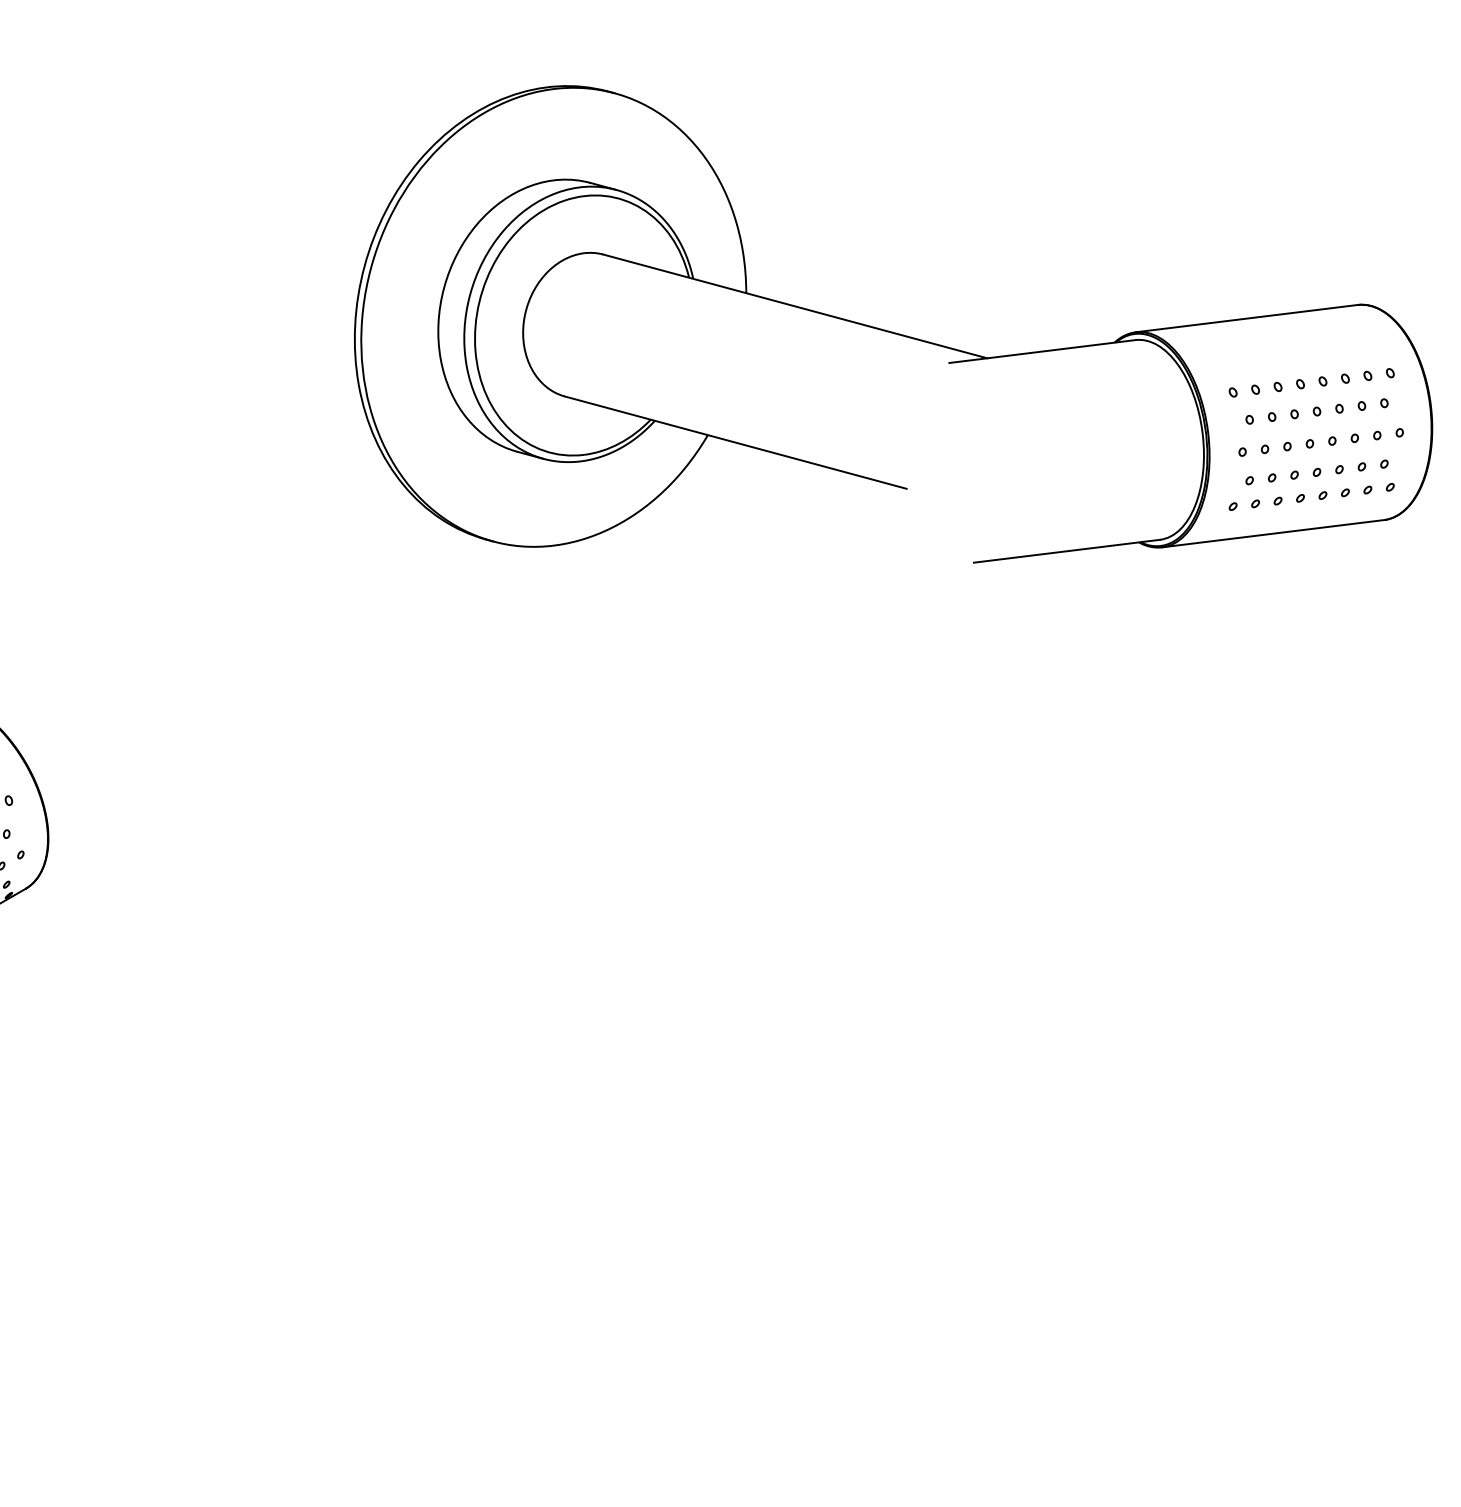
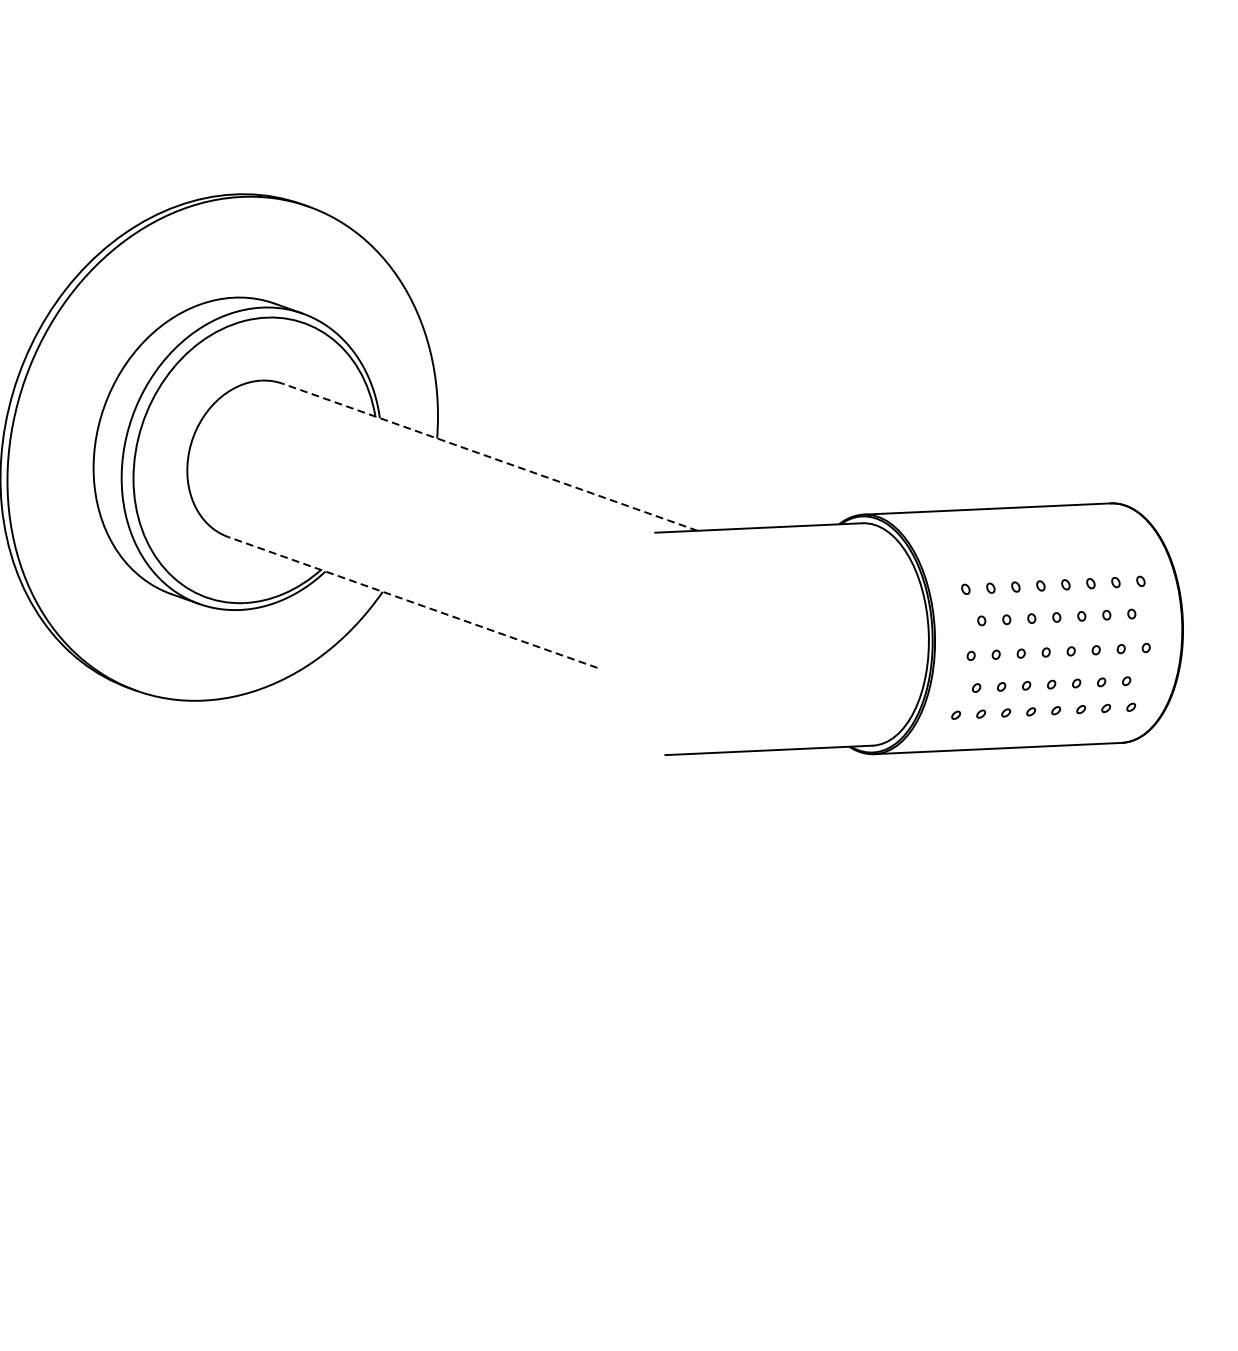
line: (795, 306) -> (490, 457), solid -> dashed
line: (735, 442) -> (412, 602), solid -> dashed

